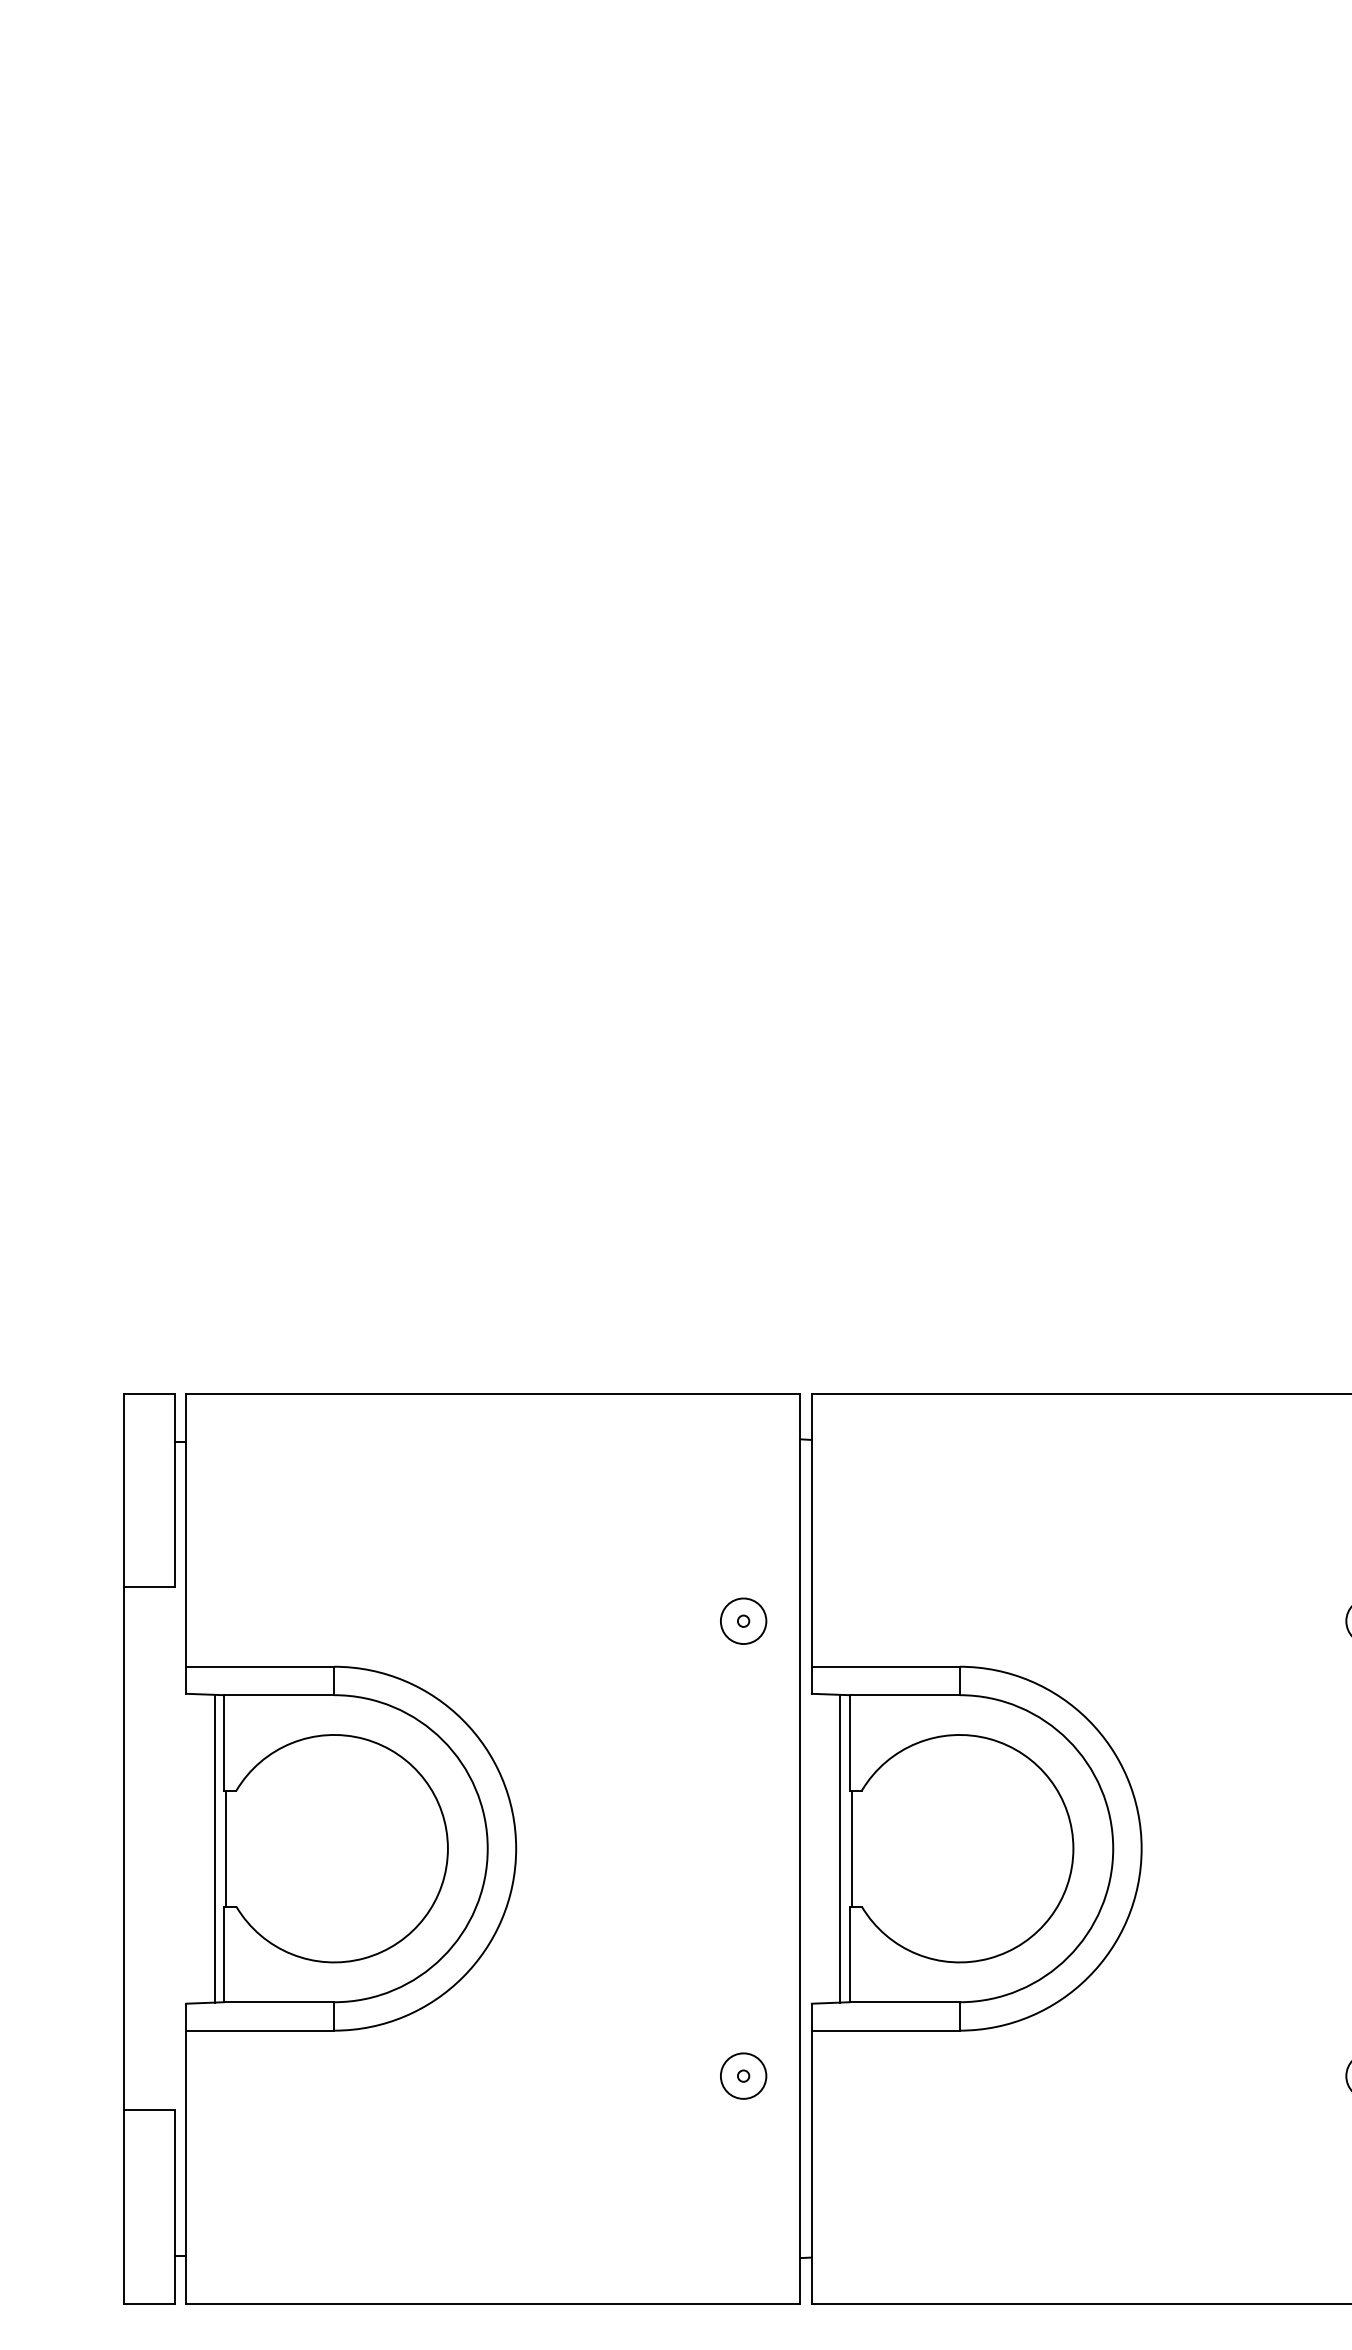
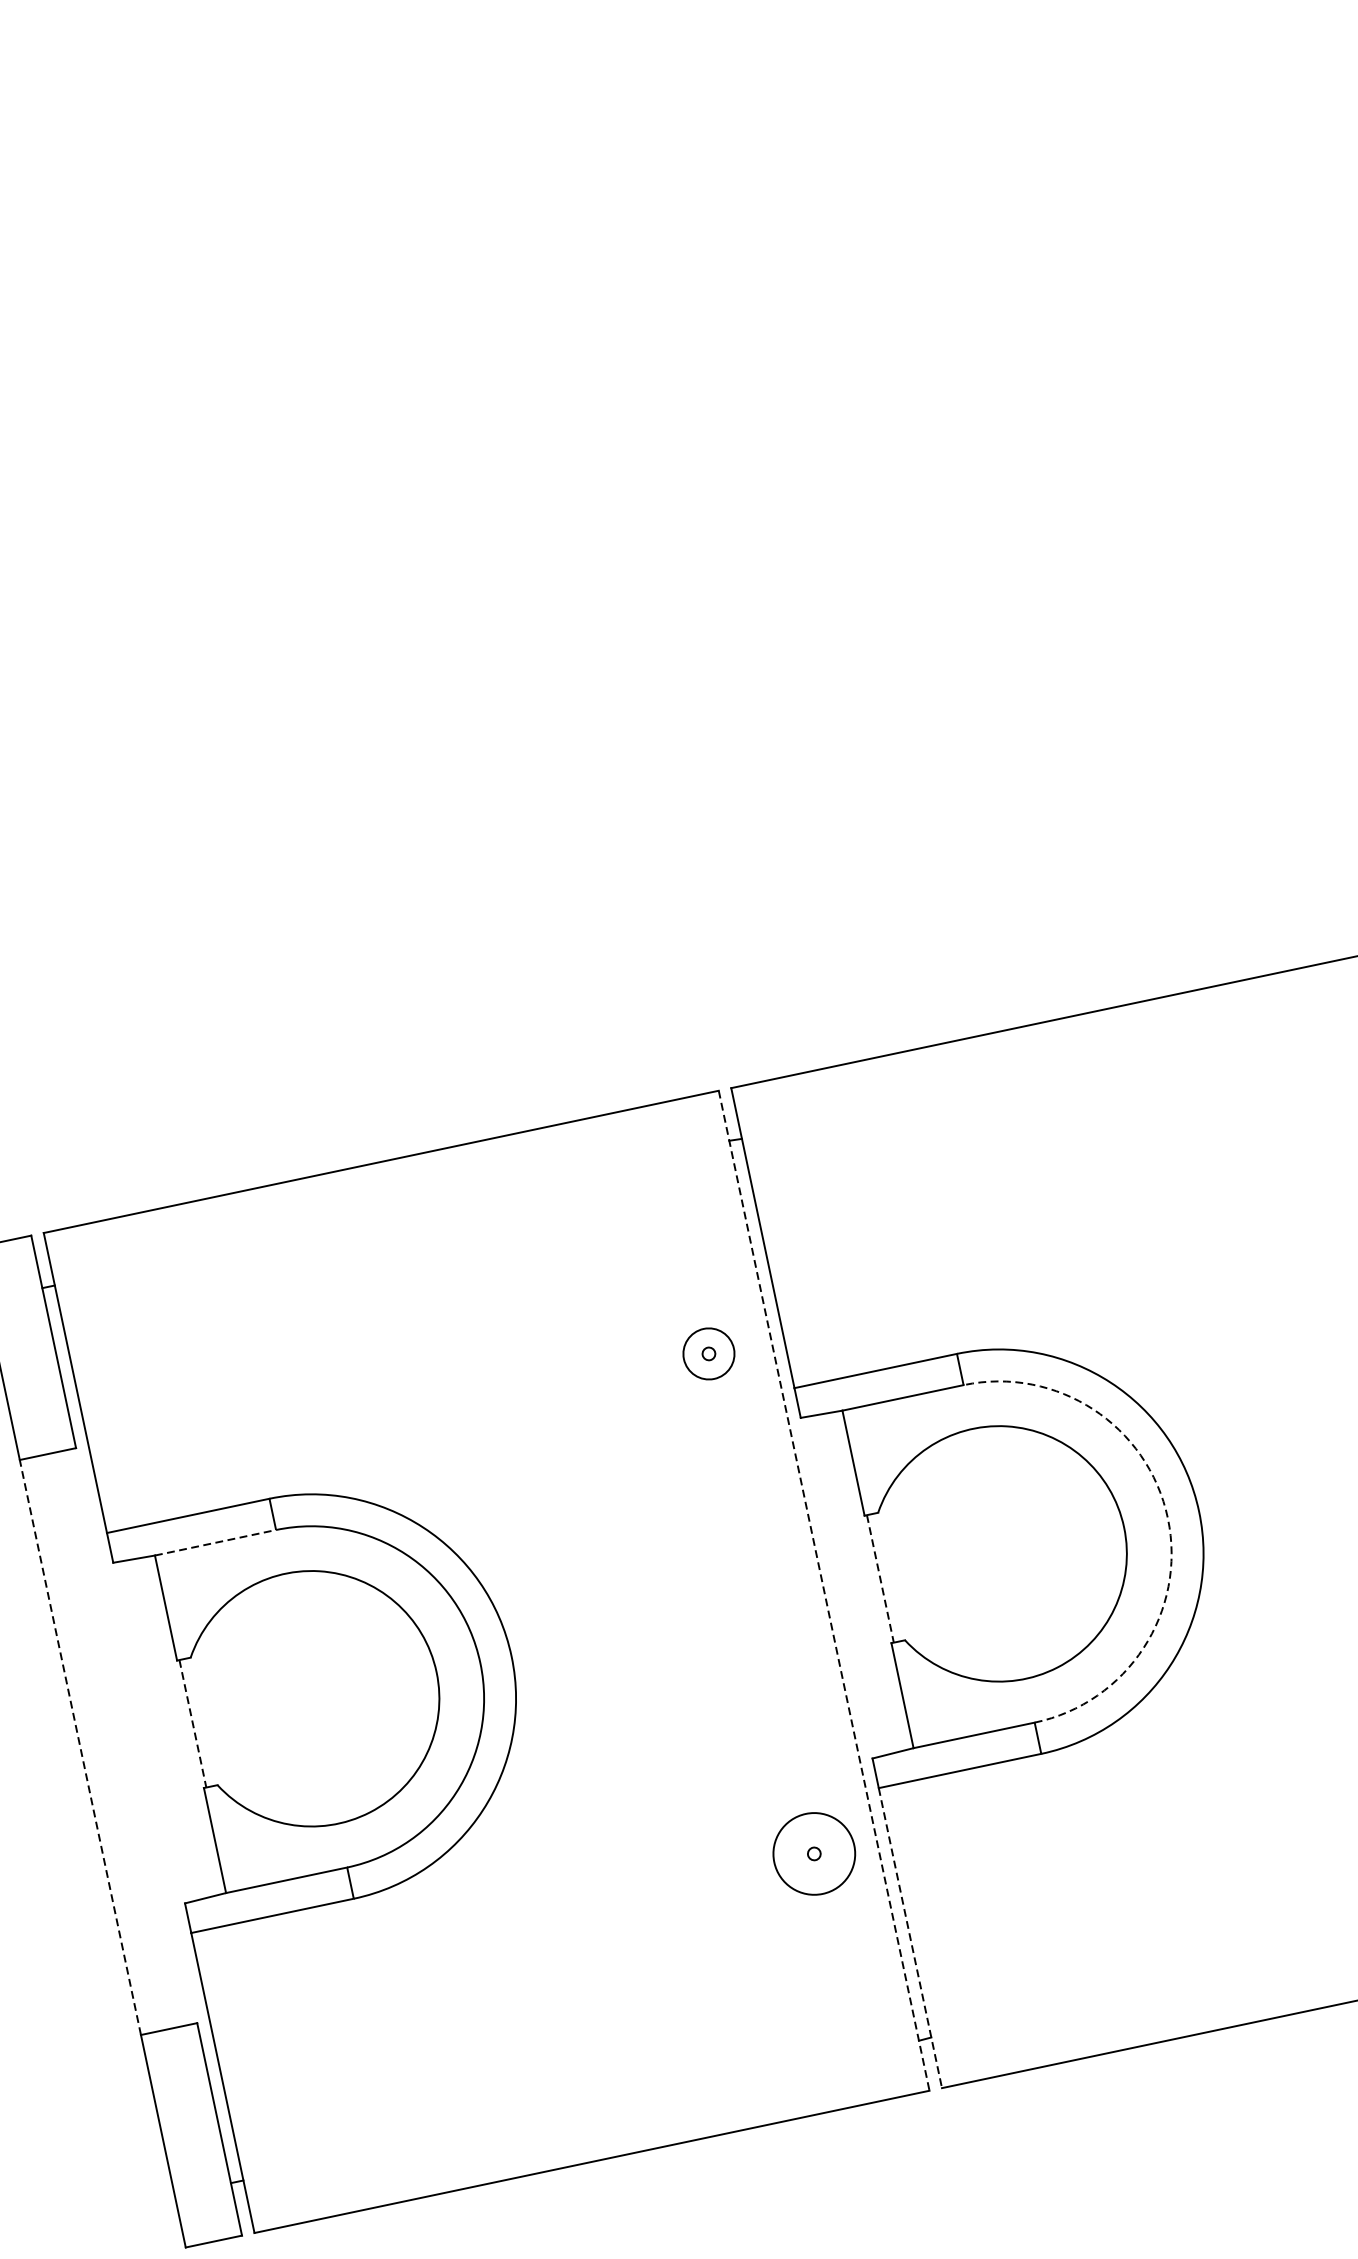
line: (279, 1695) -> (216, 1543), solid -> dashed
line: (123, 1848) -> (79, 1747), solid -> dashed
line: (214, 1848) -> (180, 1726), removed
line: (226, 1848) -> (193, 1723), solid -> dashed
line: (800, 1848) -> (824, 1590), solid -> dashed
line: (840, 1848) -> (868, 1581), removed
line: (851, 1848) -> (880, 1578), solid -> dashed
arc: (1113, 1848) -> (1168, 1518), solid -> dashed
circle: (743, 2075) -> (814, 1853), size x1.6
line: (811, 2167) -> (910, 1938), solid -> dashed

